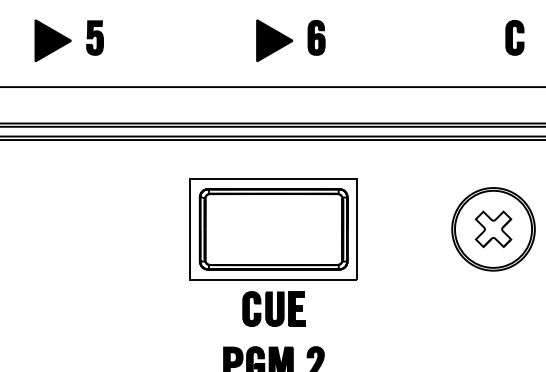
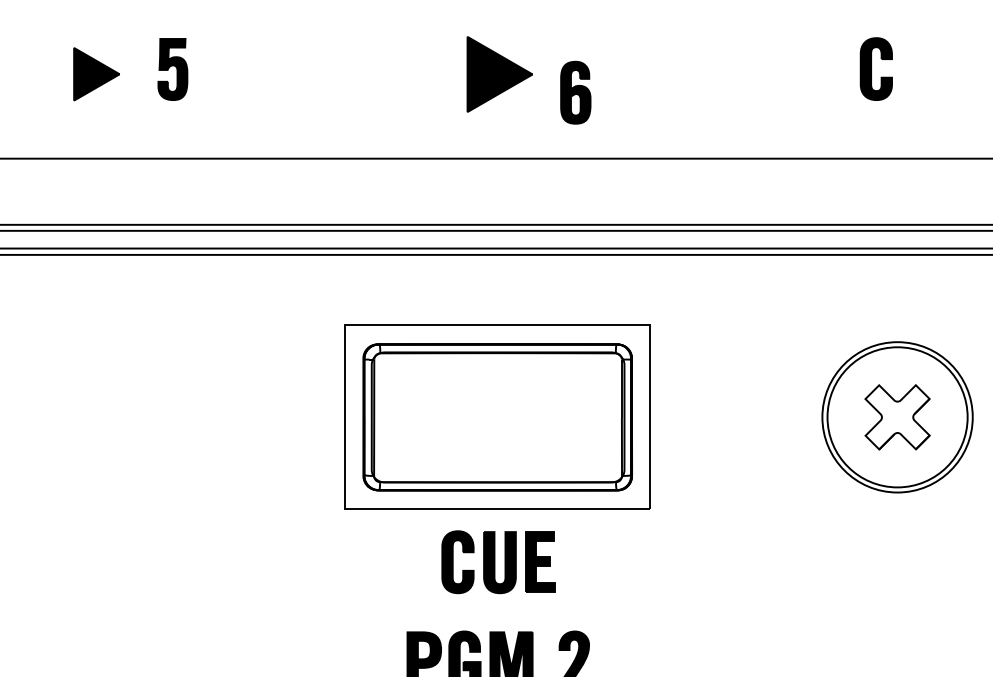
part: (316, 37) -> (575, 92), moved
part: (514, 37) -> (875, 68), moved
part: (52, 40) -> (95, 73), size x0.7

